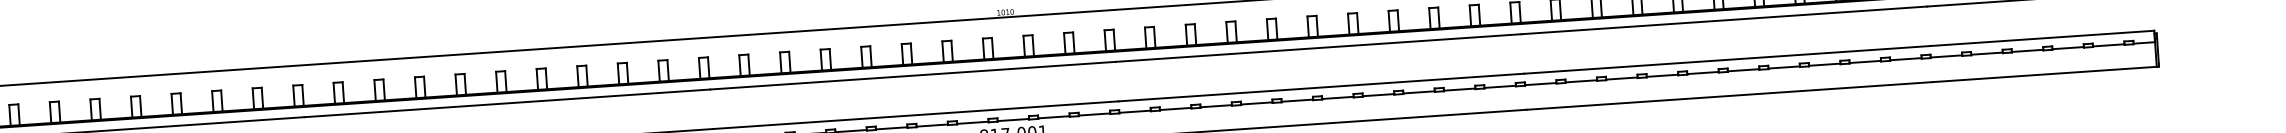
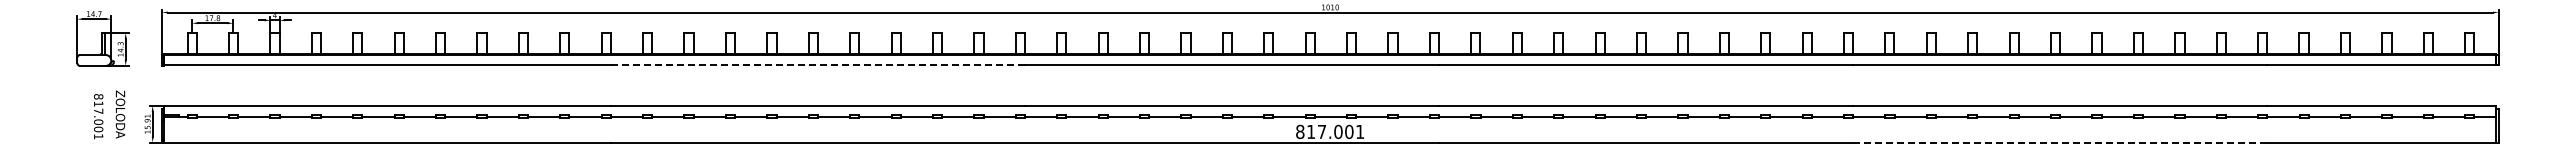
line: (1728, 95) -> (2059, 142), solid -> dashed
line: (506, 103) -> (817, 65), solid -> dashed

